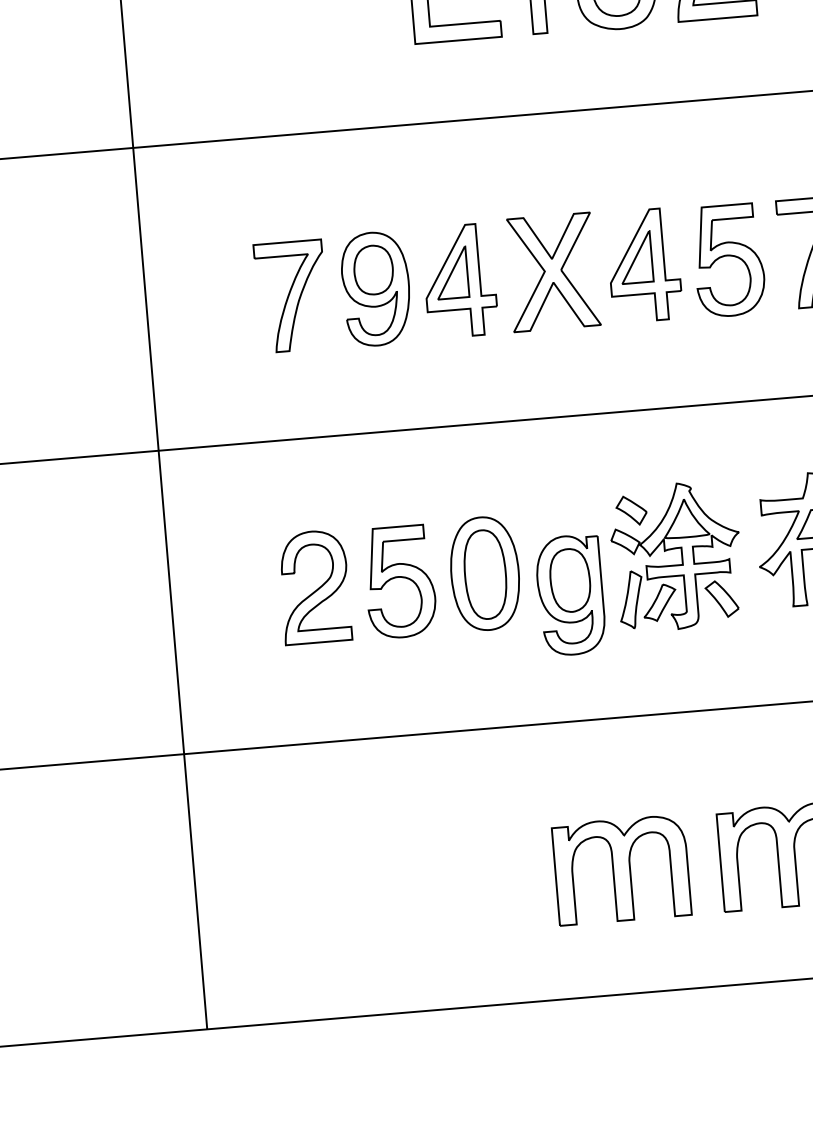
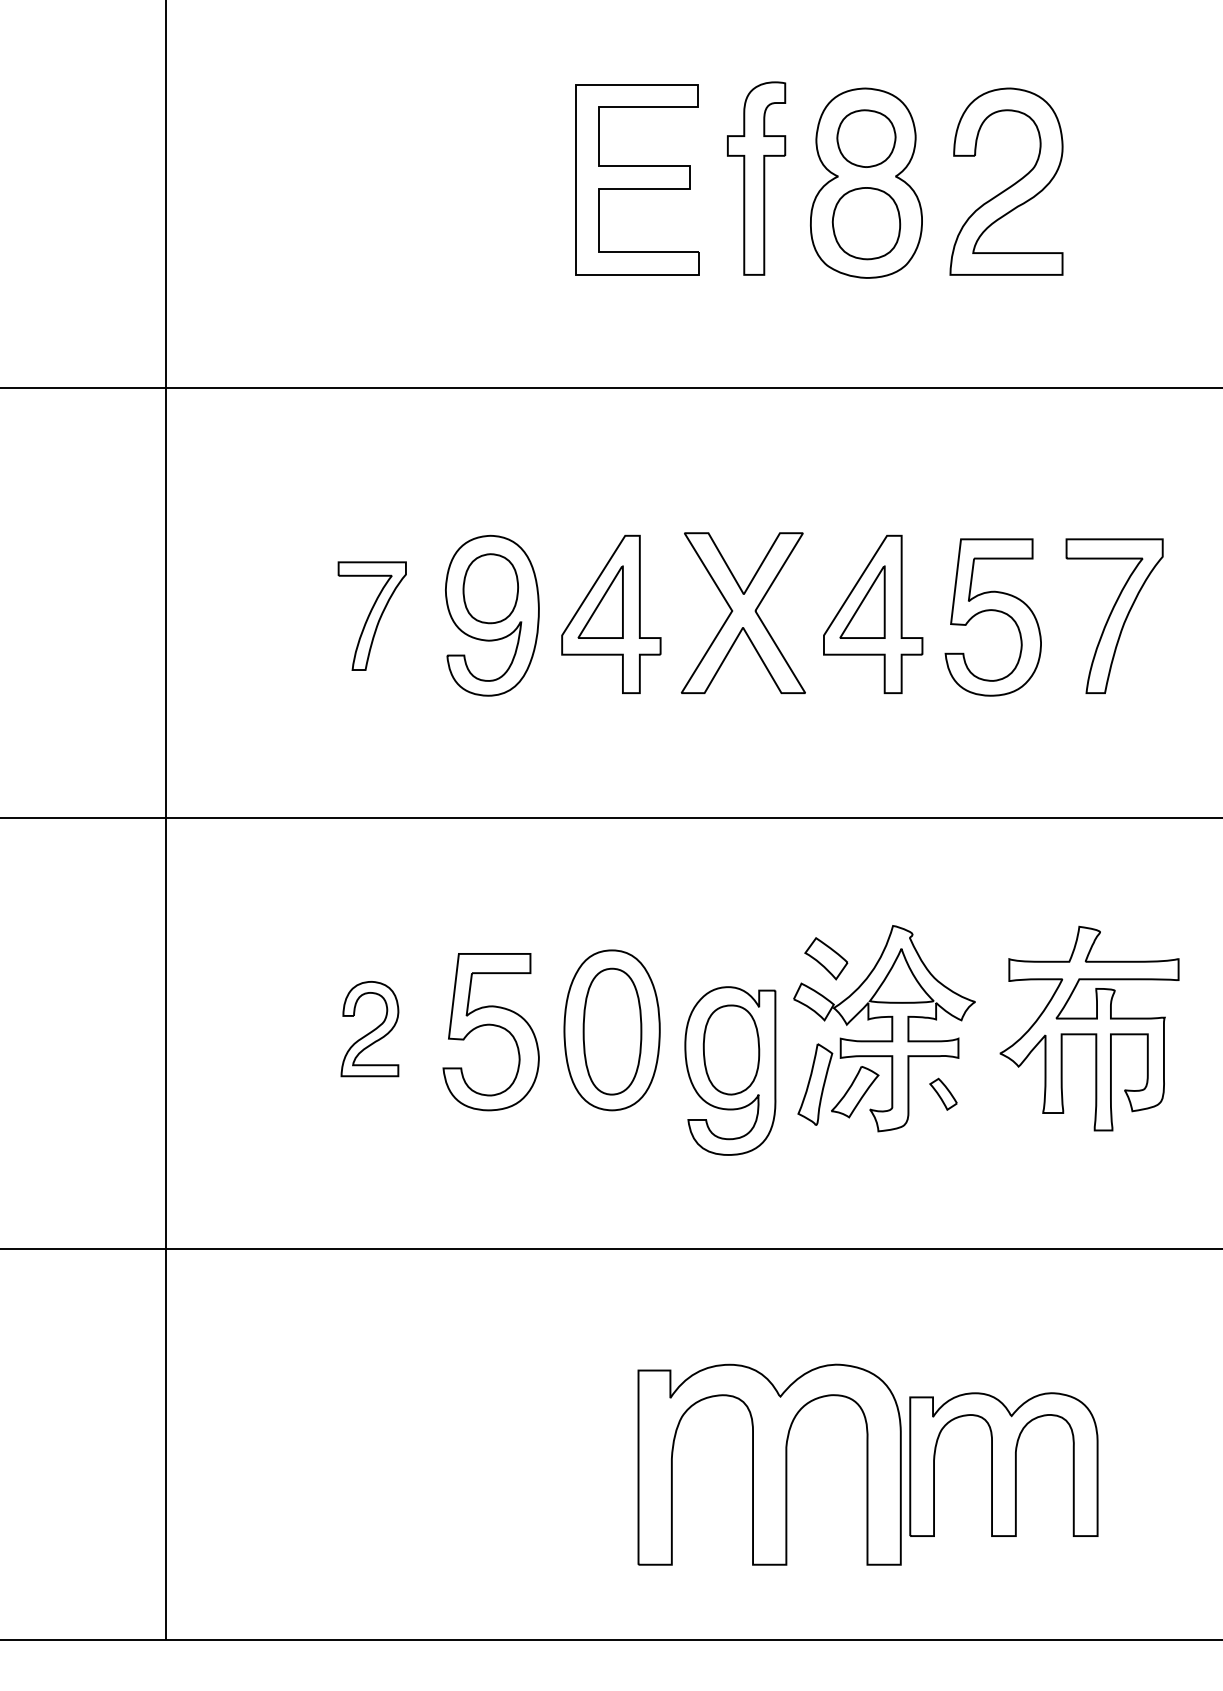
part: (291, 295) -> (372, 615), size x0.7
part: (314, 586) -> (369, 1028), size x0.6
part: (722, 599) -> (943, 1094), size x0.6
part: (621, 869) -> (769, 1464), size x1.4

